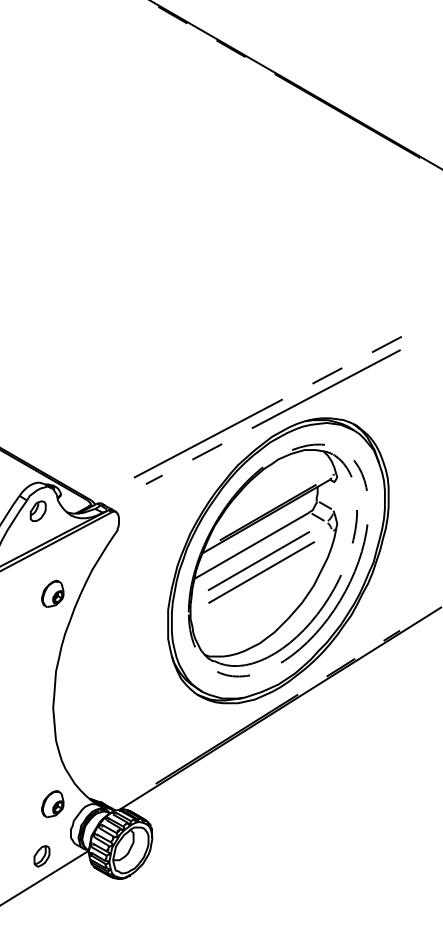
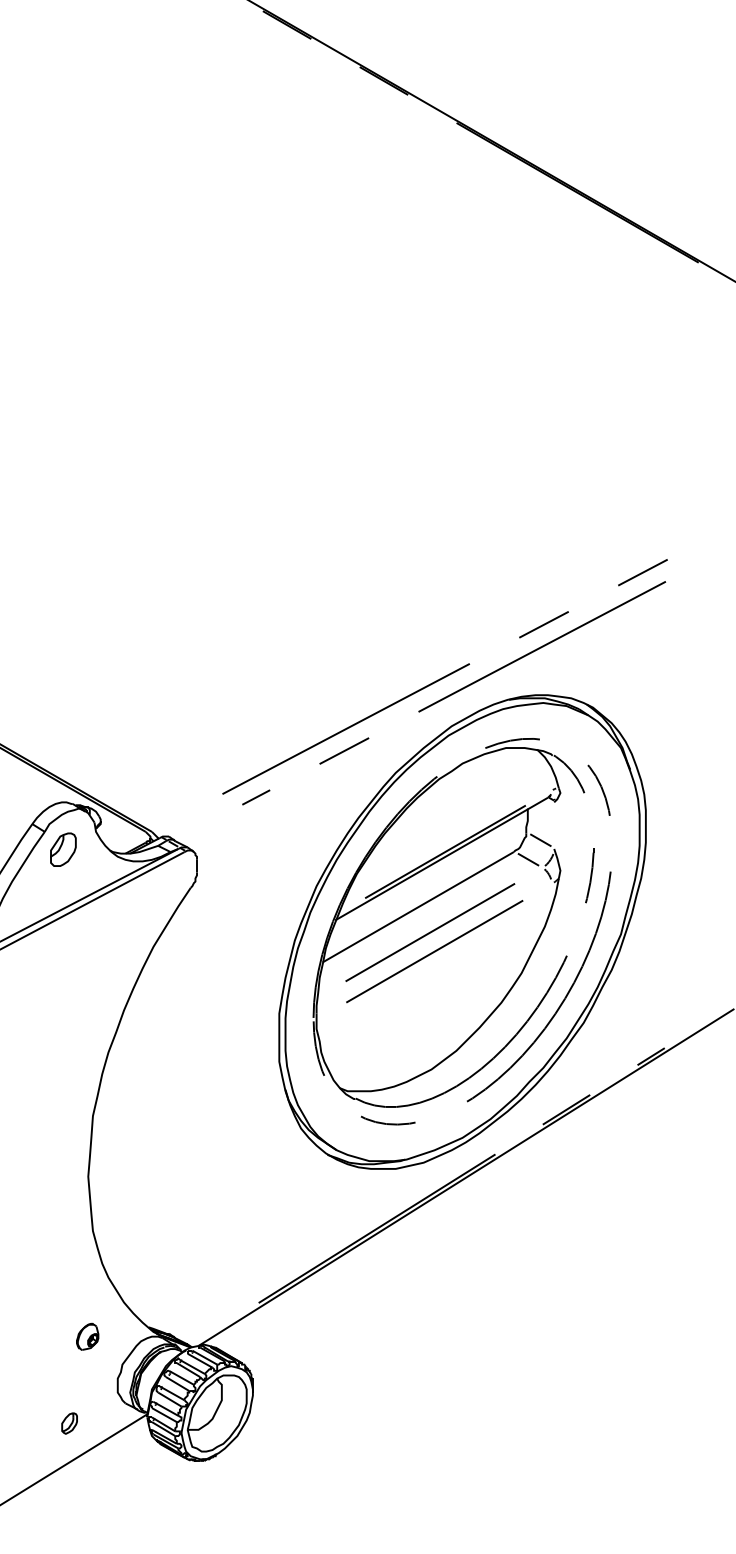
part: (52, 593) -> (87, 986), removed
part: (52, 804) -> (87, 1337), size x0.6
part: (41, 856) -> (68, 1423), size x0.6

